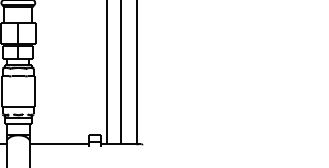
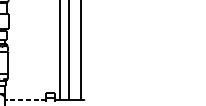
line: (58, 144) -> (25, 100), solid -> dashed

